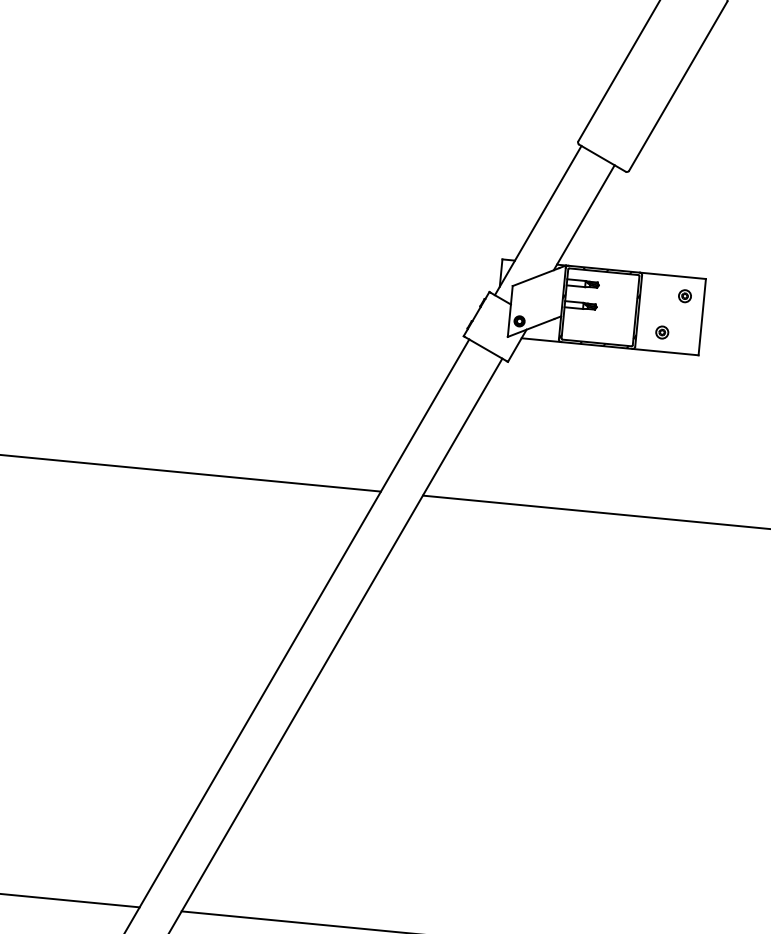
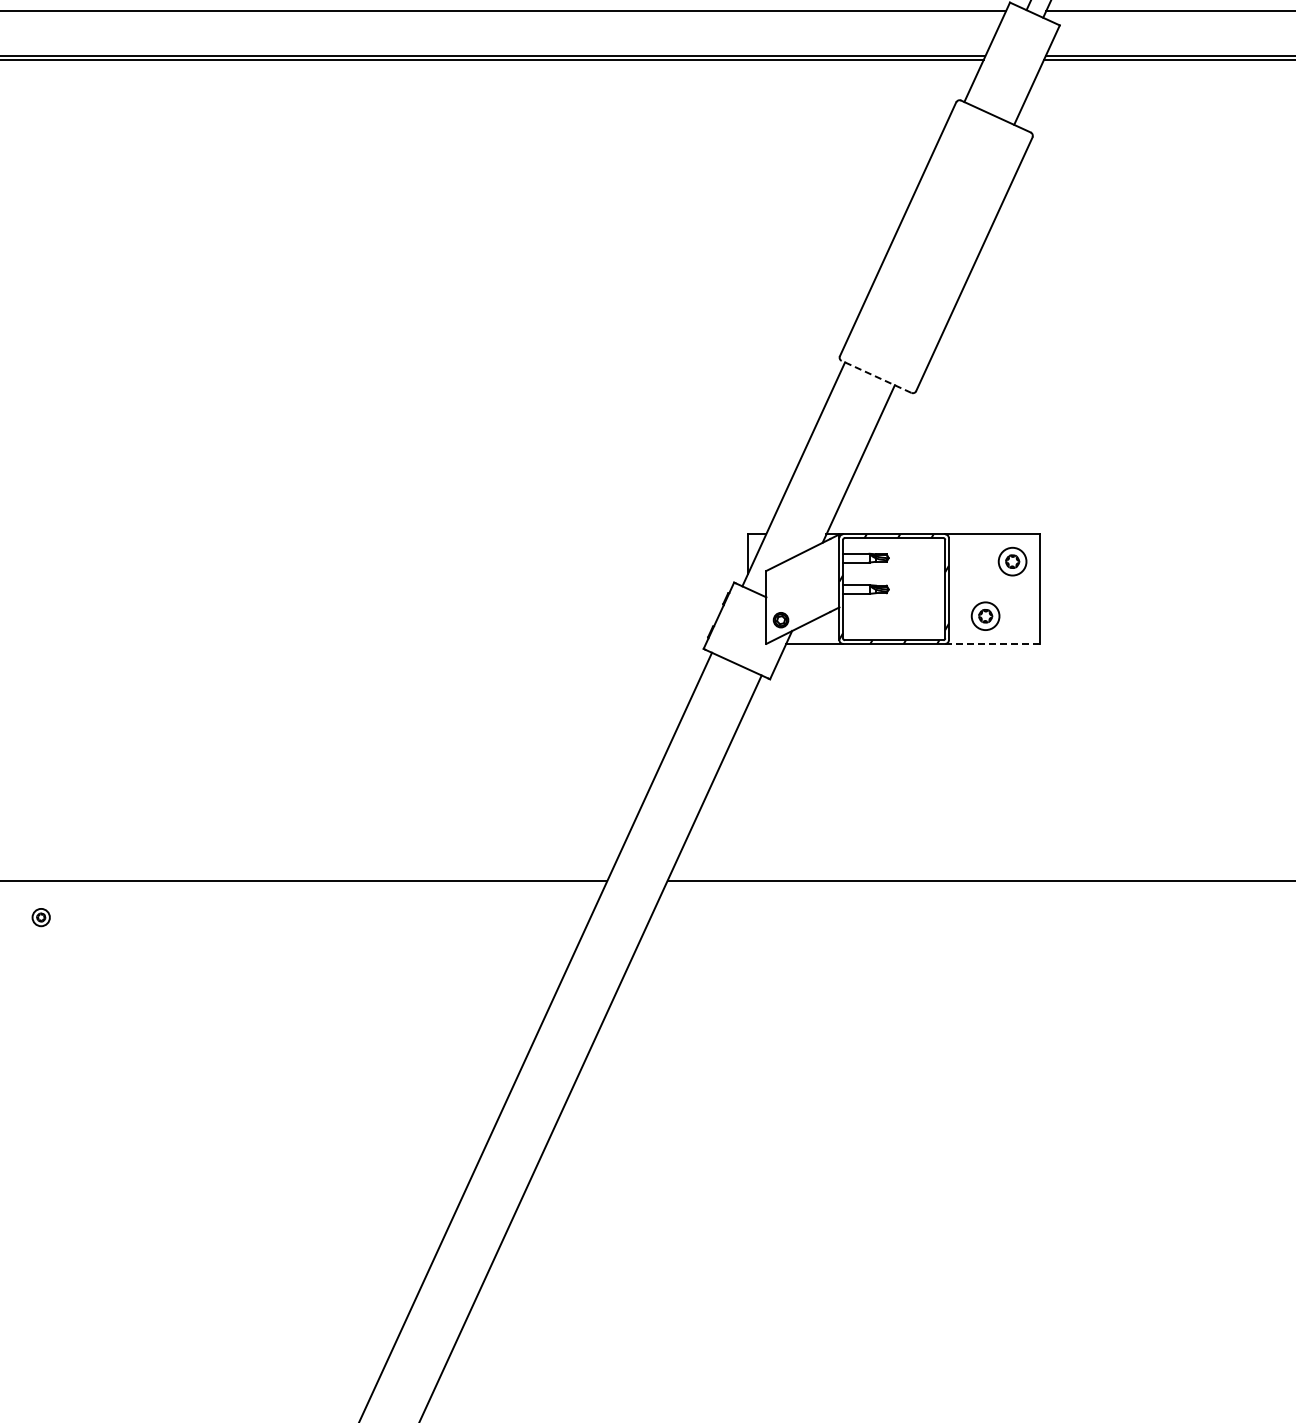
line: (602, 157) -> (876, 376), solid -> dashed
part: (684, 296) -> (1012, 561), size x1.6
part: (661, 332) -> (984, 616), size x1.6
line: (665, 351) -> (992, 643), solid -> dashed

